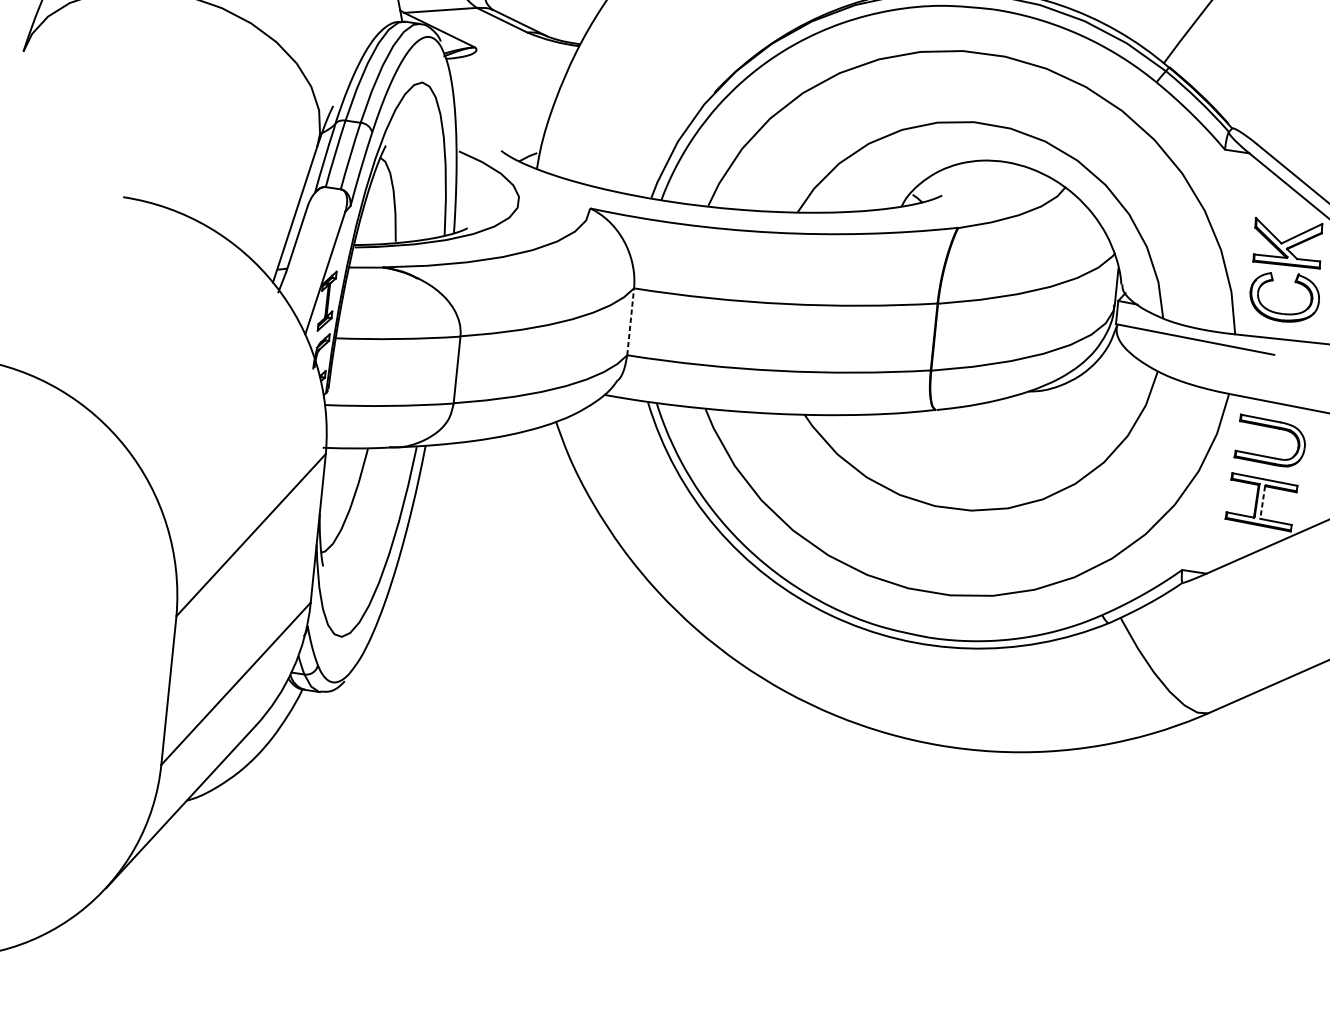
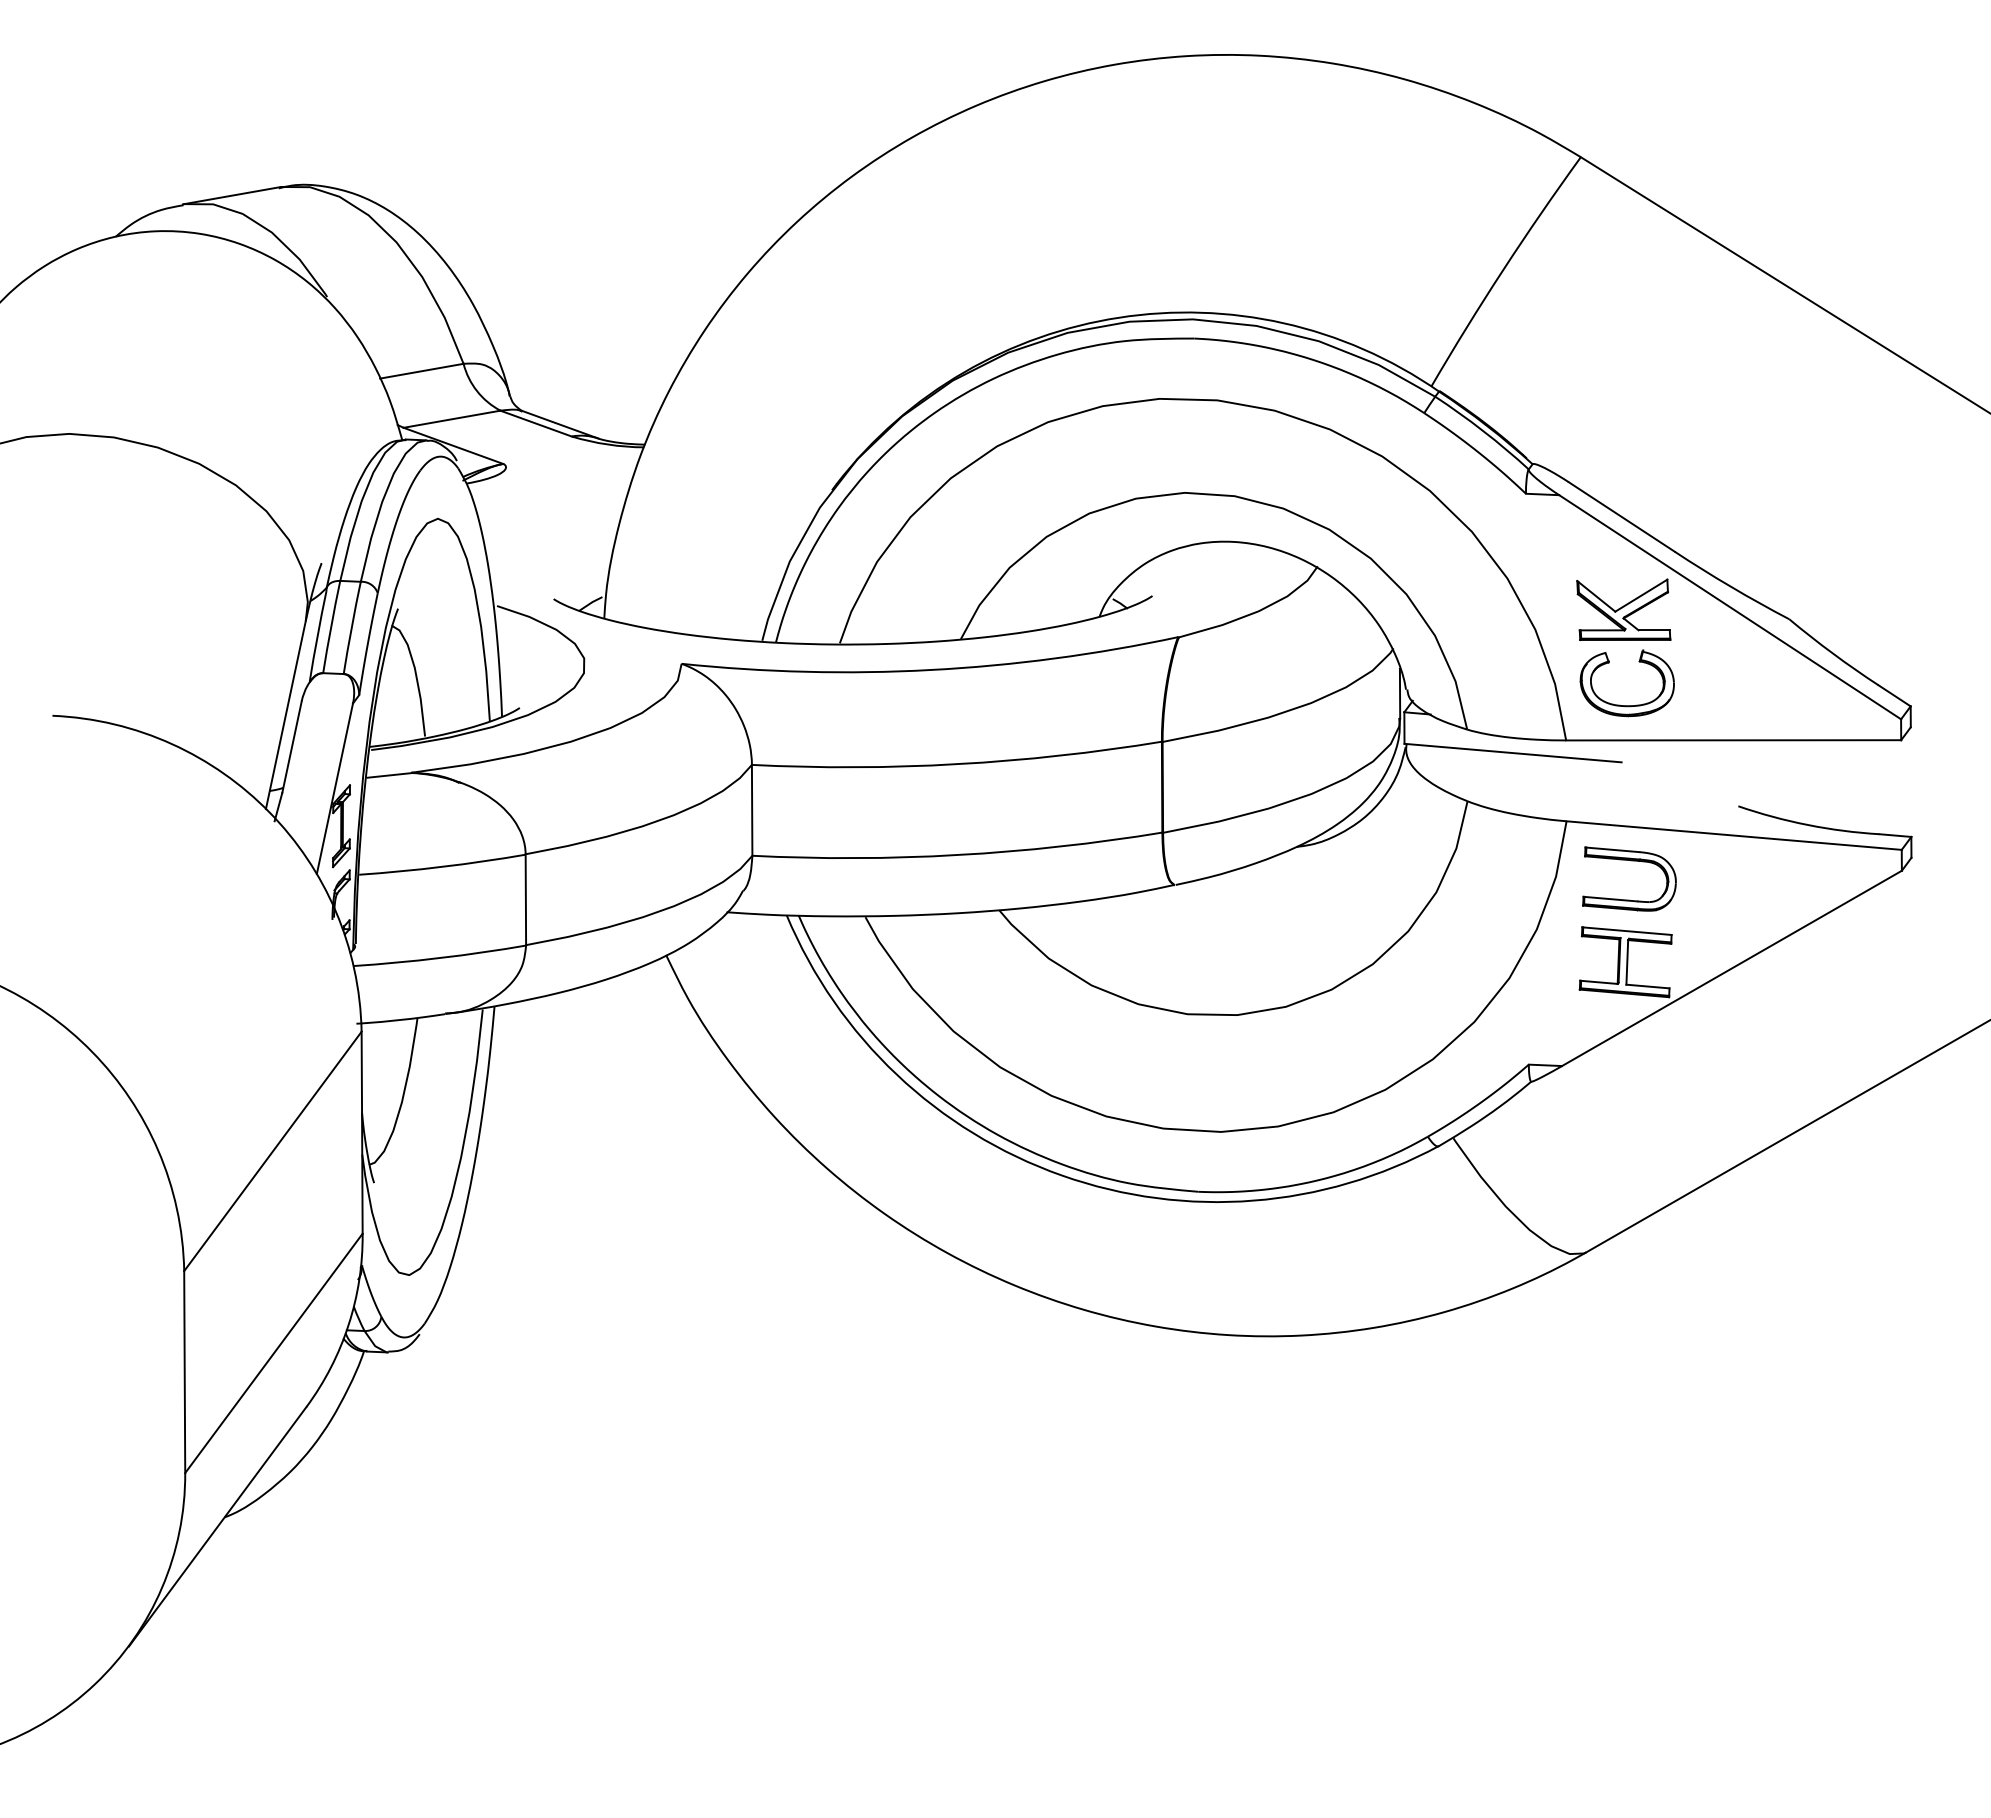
line: (630, 321) -> (752, 809), dashed -> solid
line: (1262, 502) -> (1627, 962), dashed -> solid

